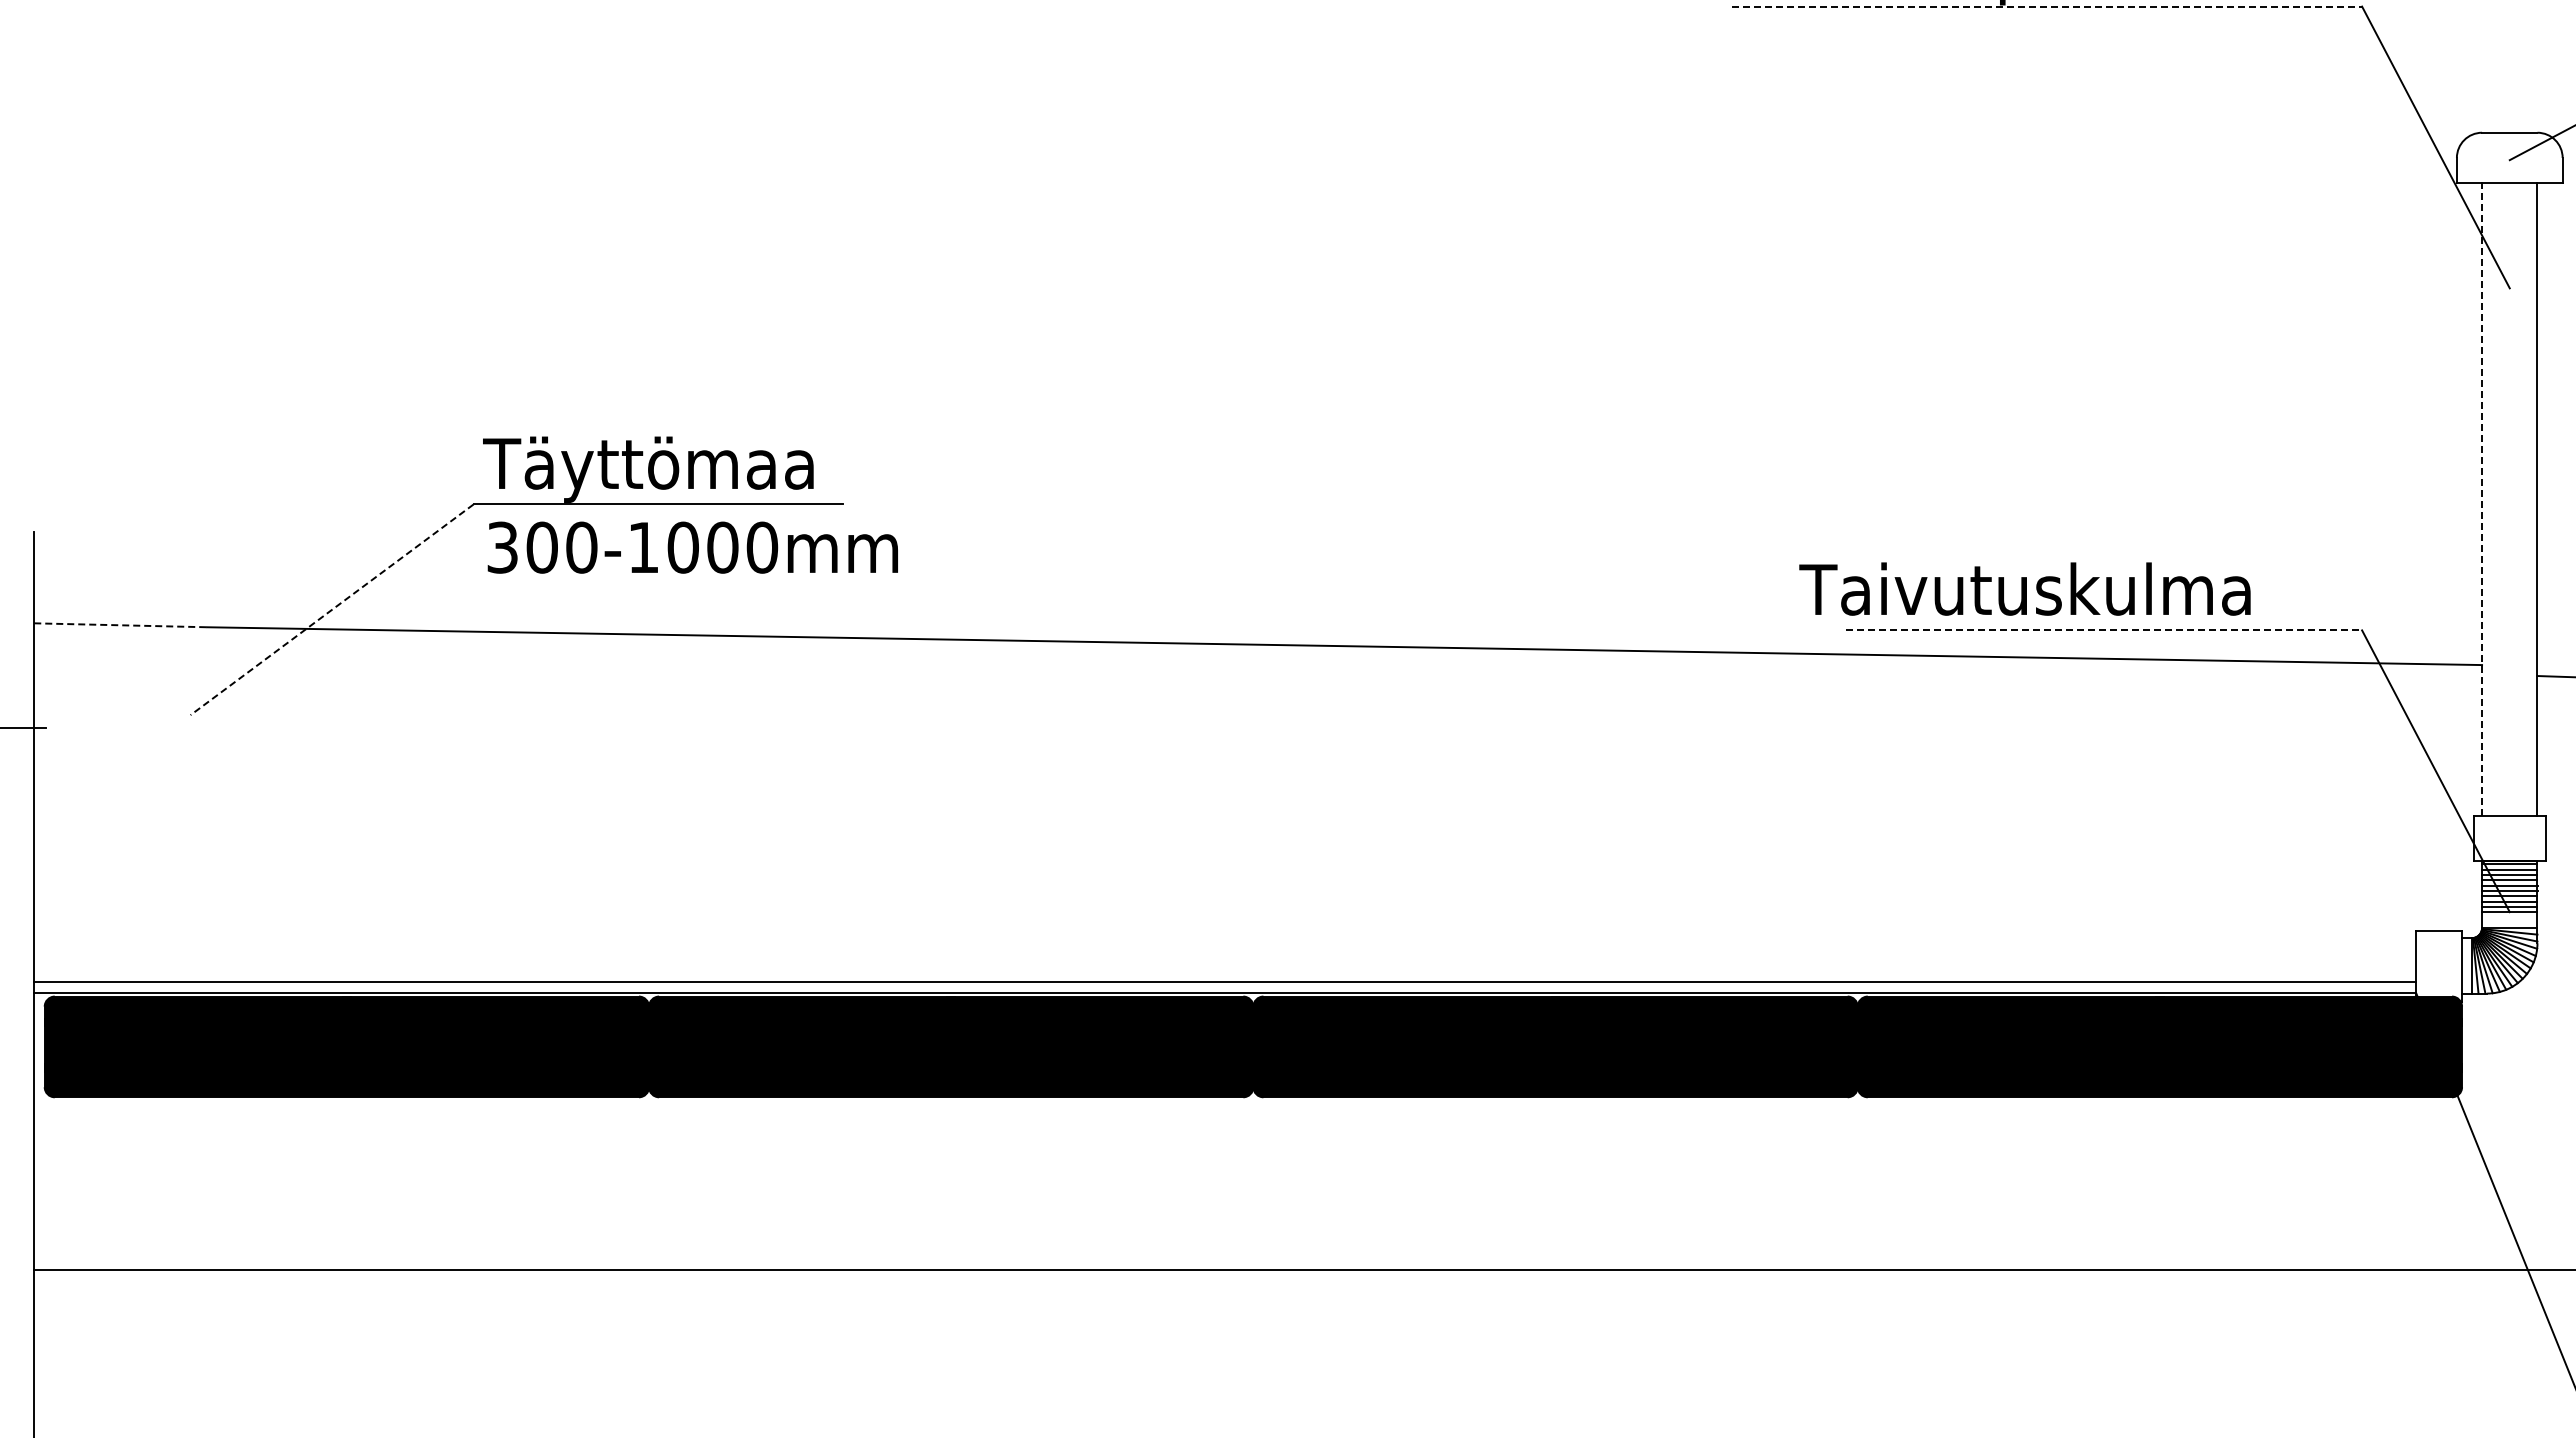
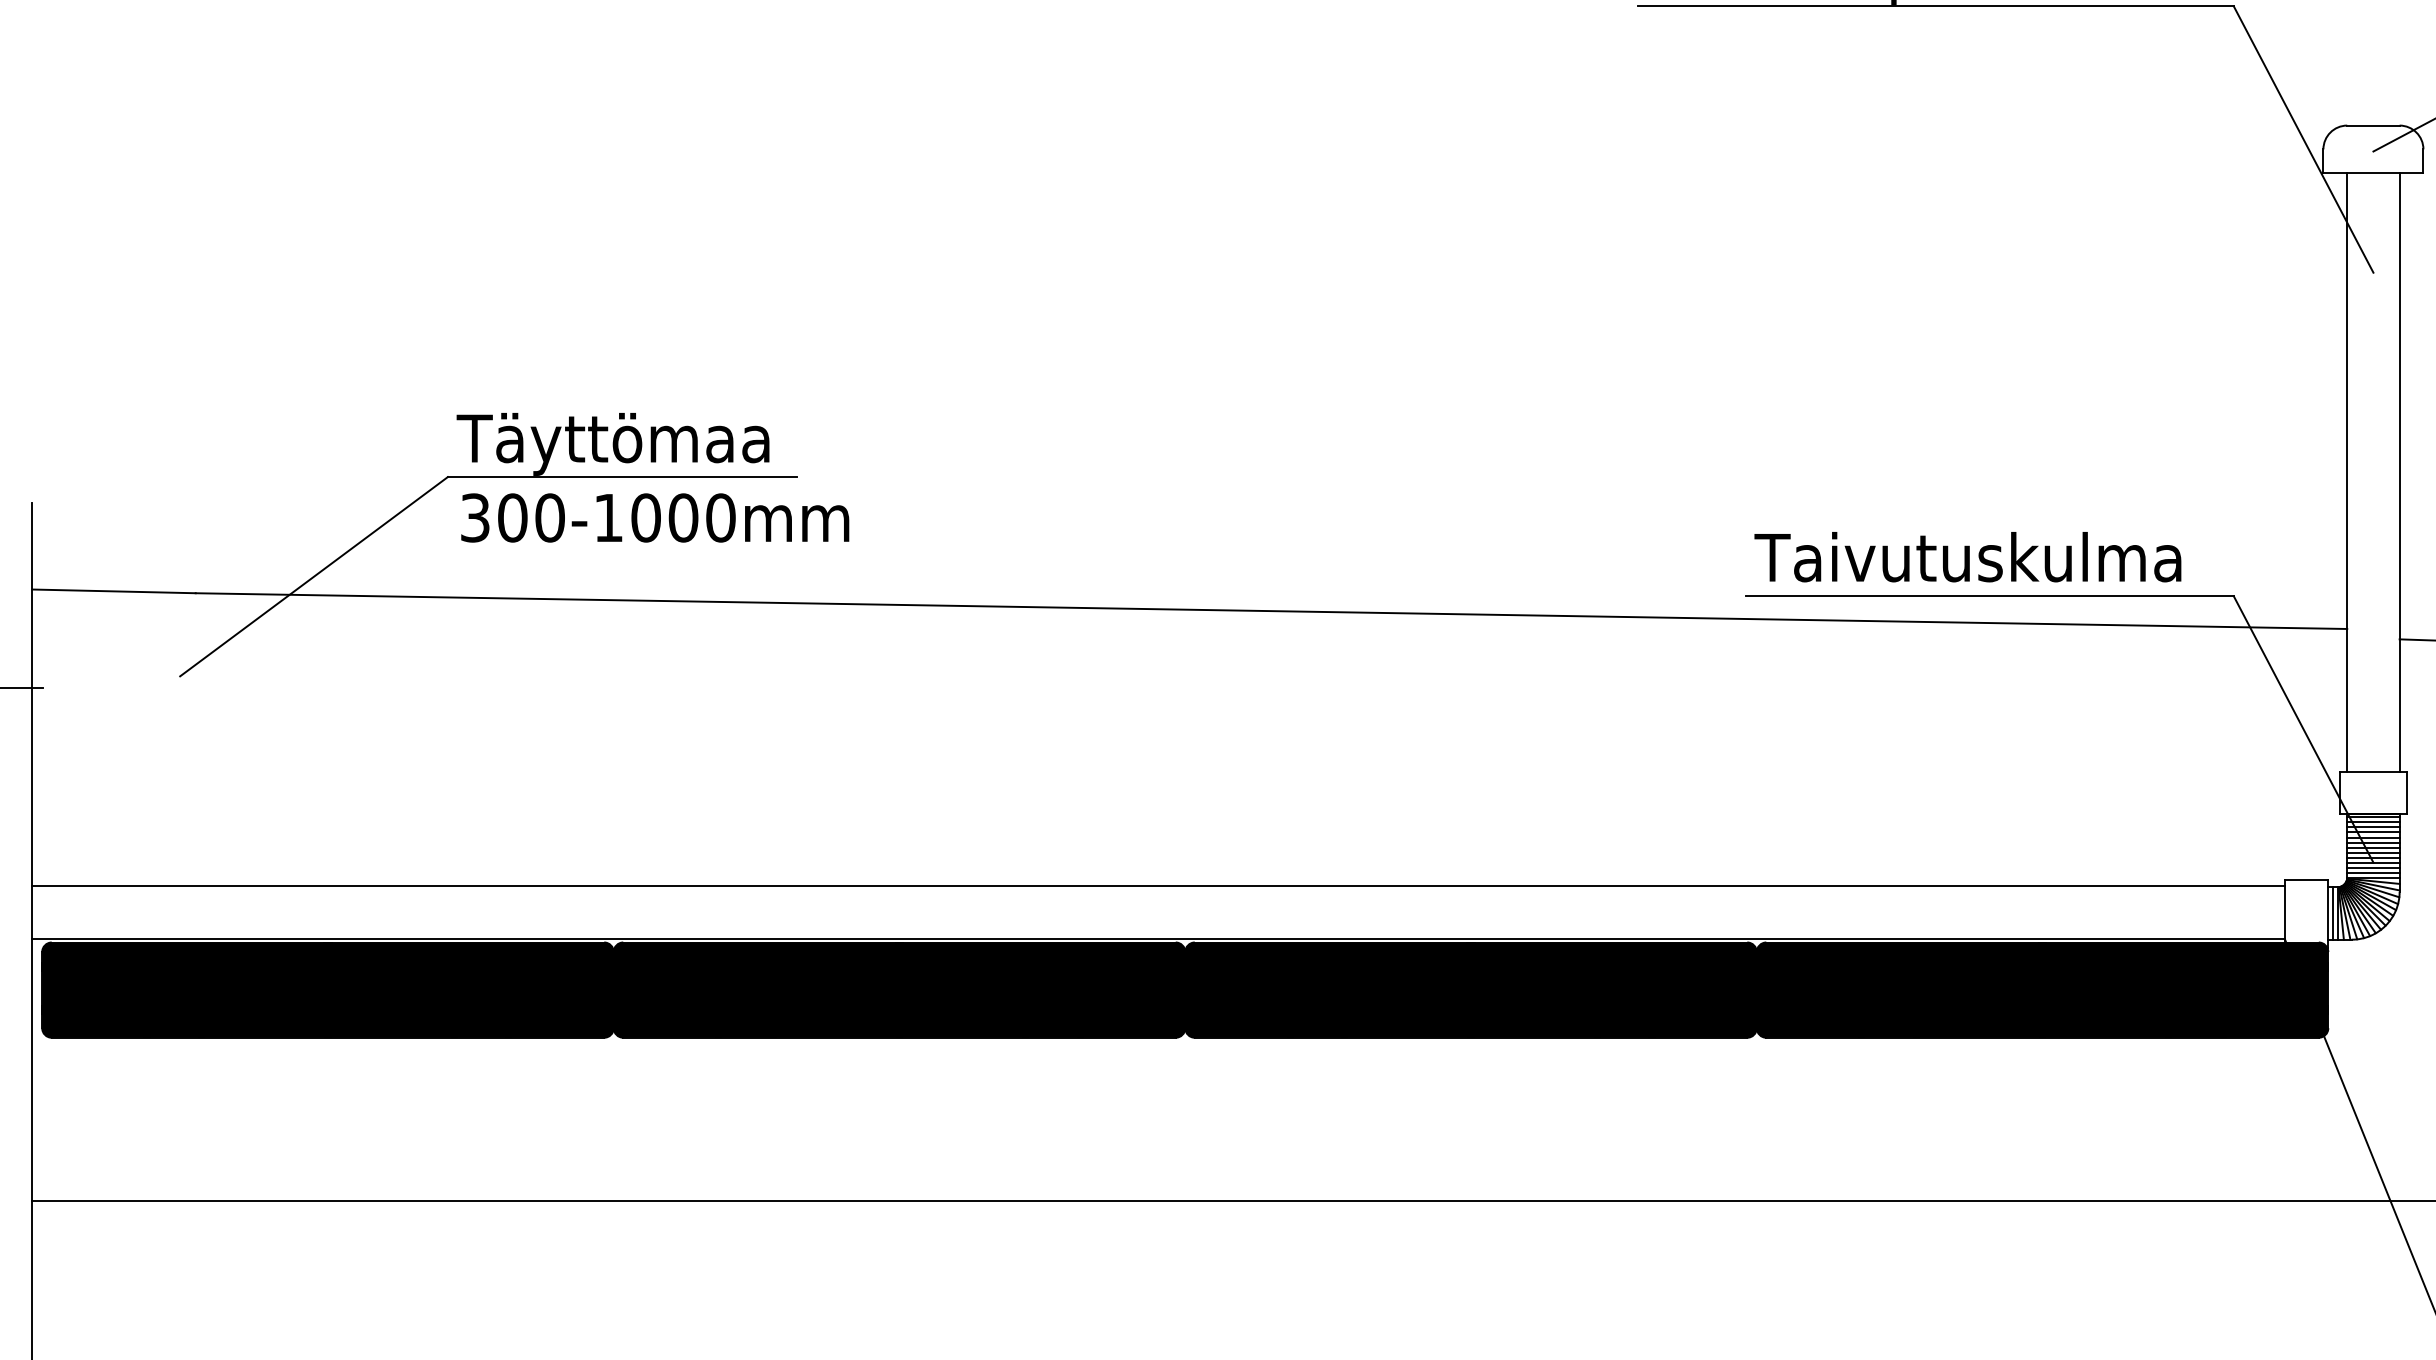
line: (2047, 6) -> (1936, 6), dashed -> solid
line: (2482, 499) -> (2347, 472), dashed -> solid
text: (2024, 588) -> (1967, 556), moved
line: (331, 610) -> (313, 577), dashed -> solid
line: (121, 625) -> (114, 591), dashed -> solid
line: (2104, 630) -> (1990, 596), dashed -> solid
line: (2509, 917) -> (2373, 867), added
line: (2509, 922) -> (2373, 872), added
line: (2466, 965) -> (2332, 913), added
line: (1225, 982) -> (1158, 886), moved

